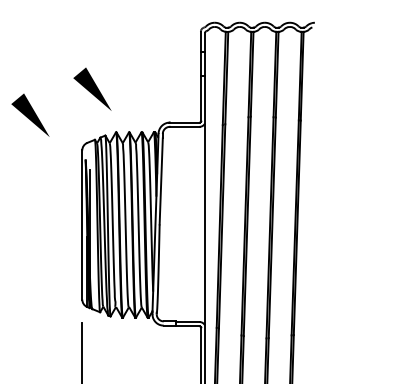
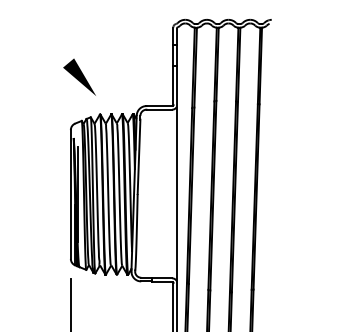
part: (30, 114) -> (26, 99), removed

